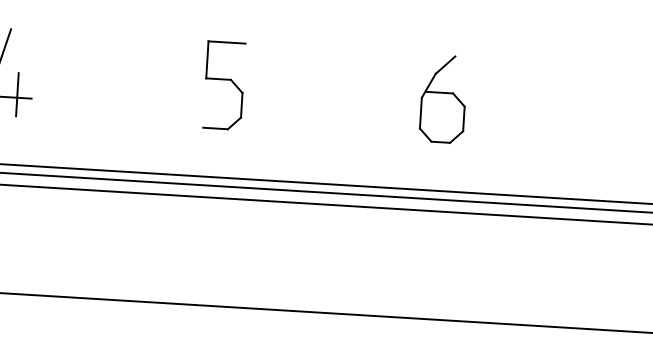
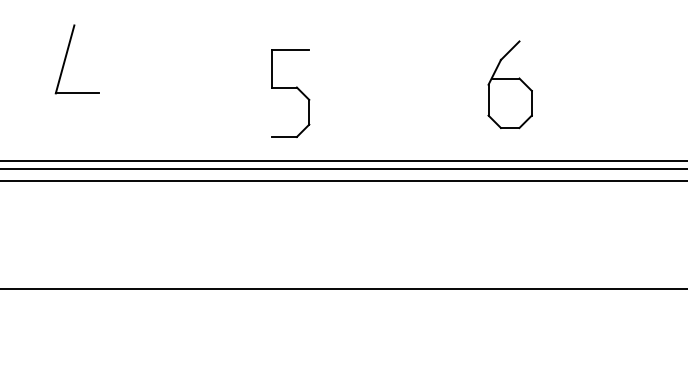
part: (224, 85) -> (290, 93), moved
line: (17, 94) -> (84, 90), removed
part: (442, 98) -> (509, 84), moved

